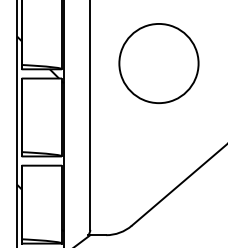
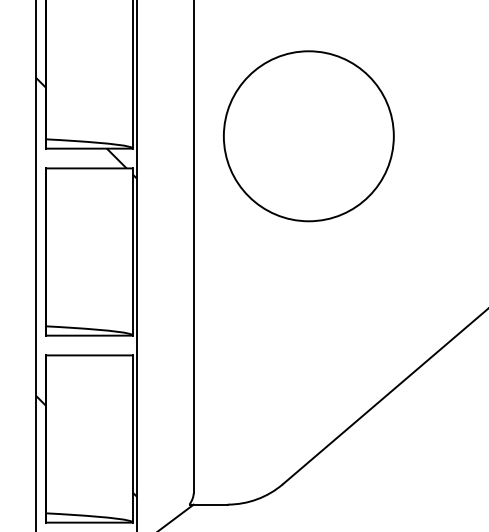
circle: (158, 63) -> (307, 136), moved

